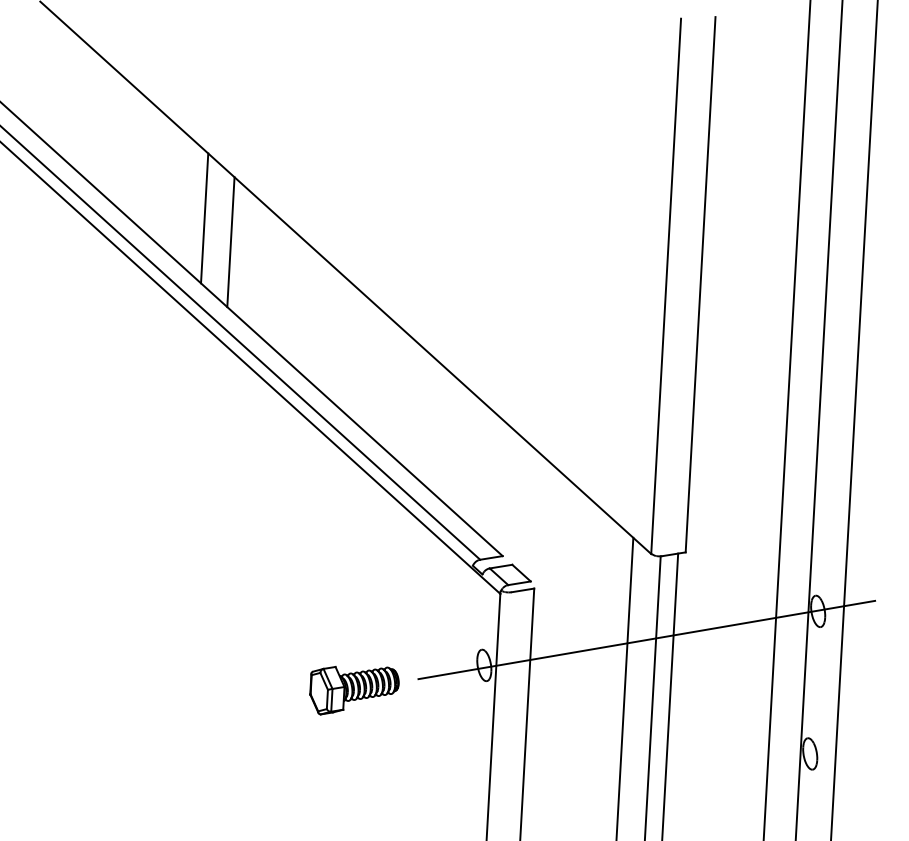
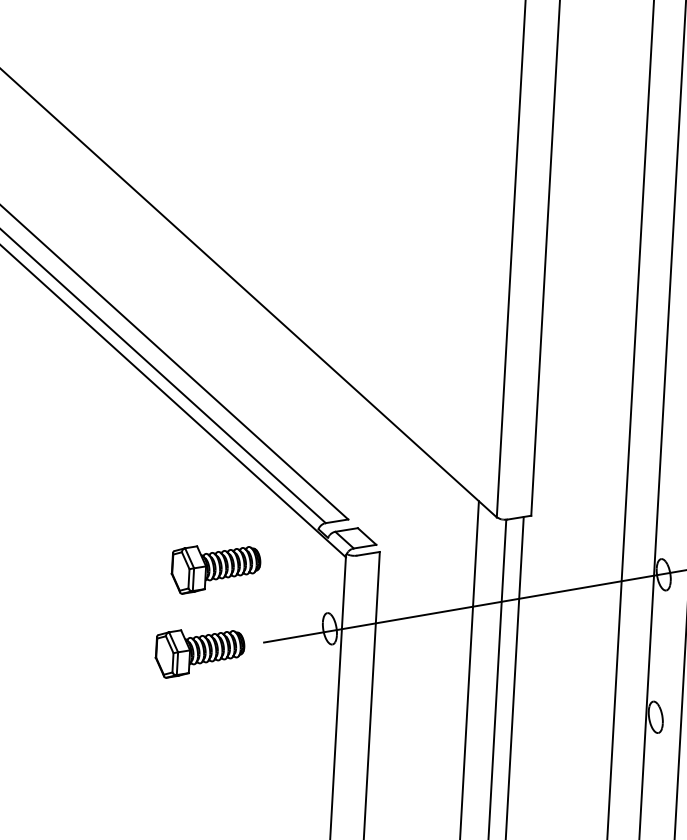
line: (204, 218) -> (50, 181), removed
line: (230, 242) -> (76, 205), removed
part: (370, 606) -> (216, 569), added

